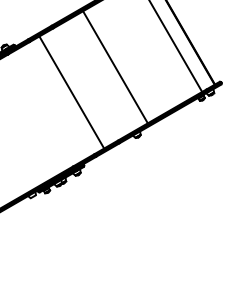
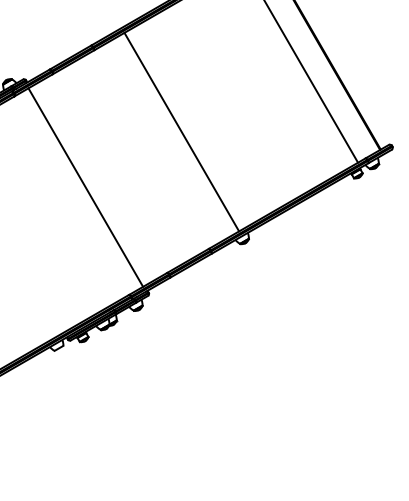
line: (115, 67) -> (181, 131), moved
line: (71, 91) -> (85, 186), moved

